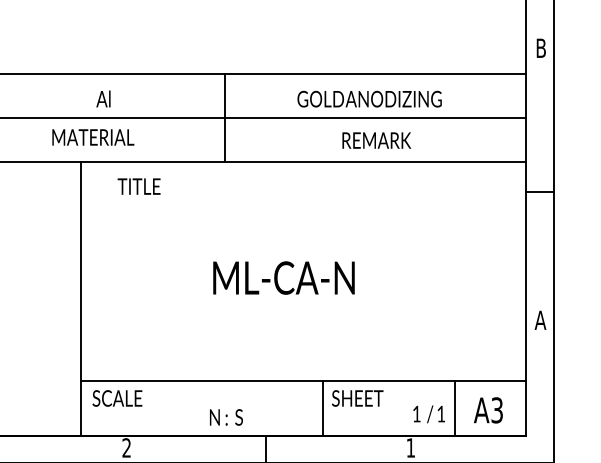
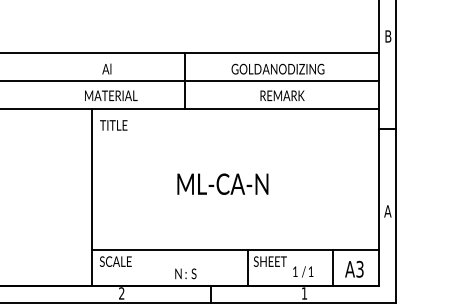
text: (93, 136) -> (111, 95), moved
text: (138, 186) -> (113, 125), moved
text: (429, 413) -> (303, 271), moved

